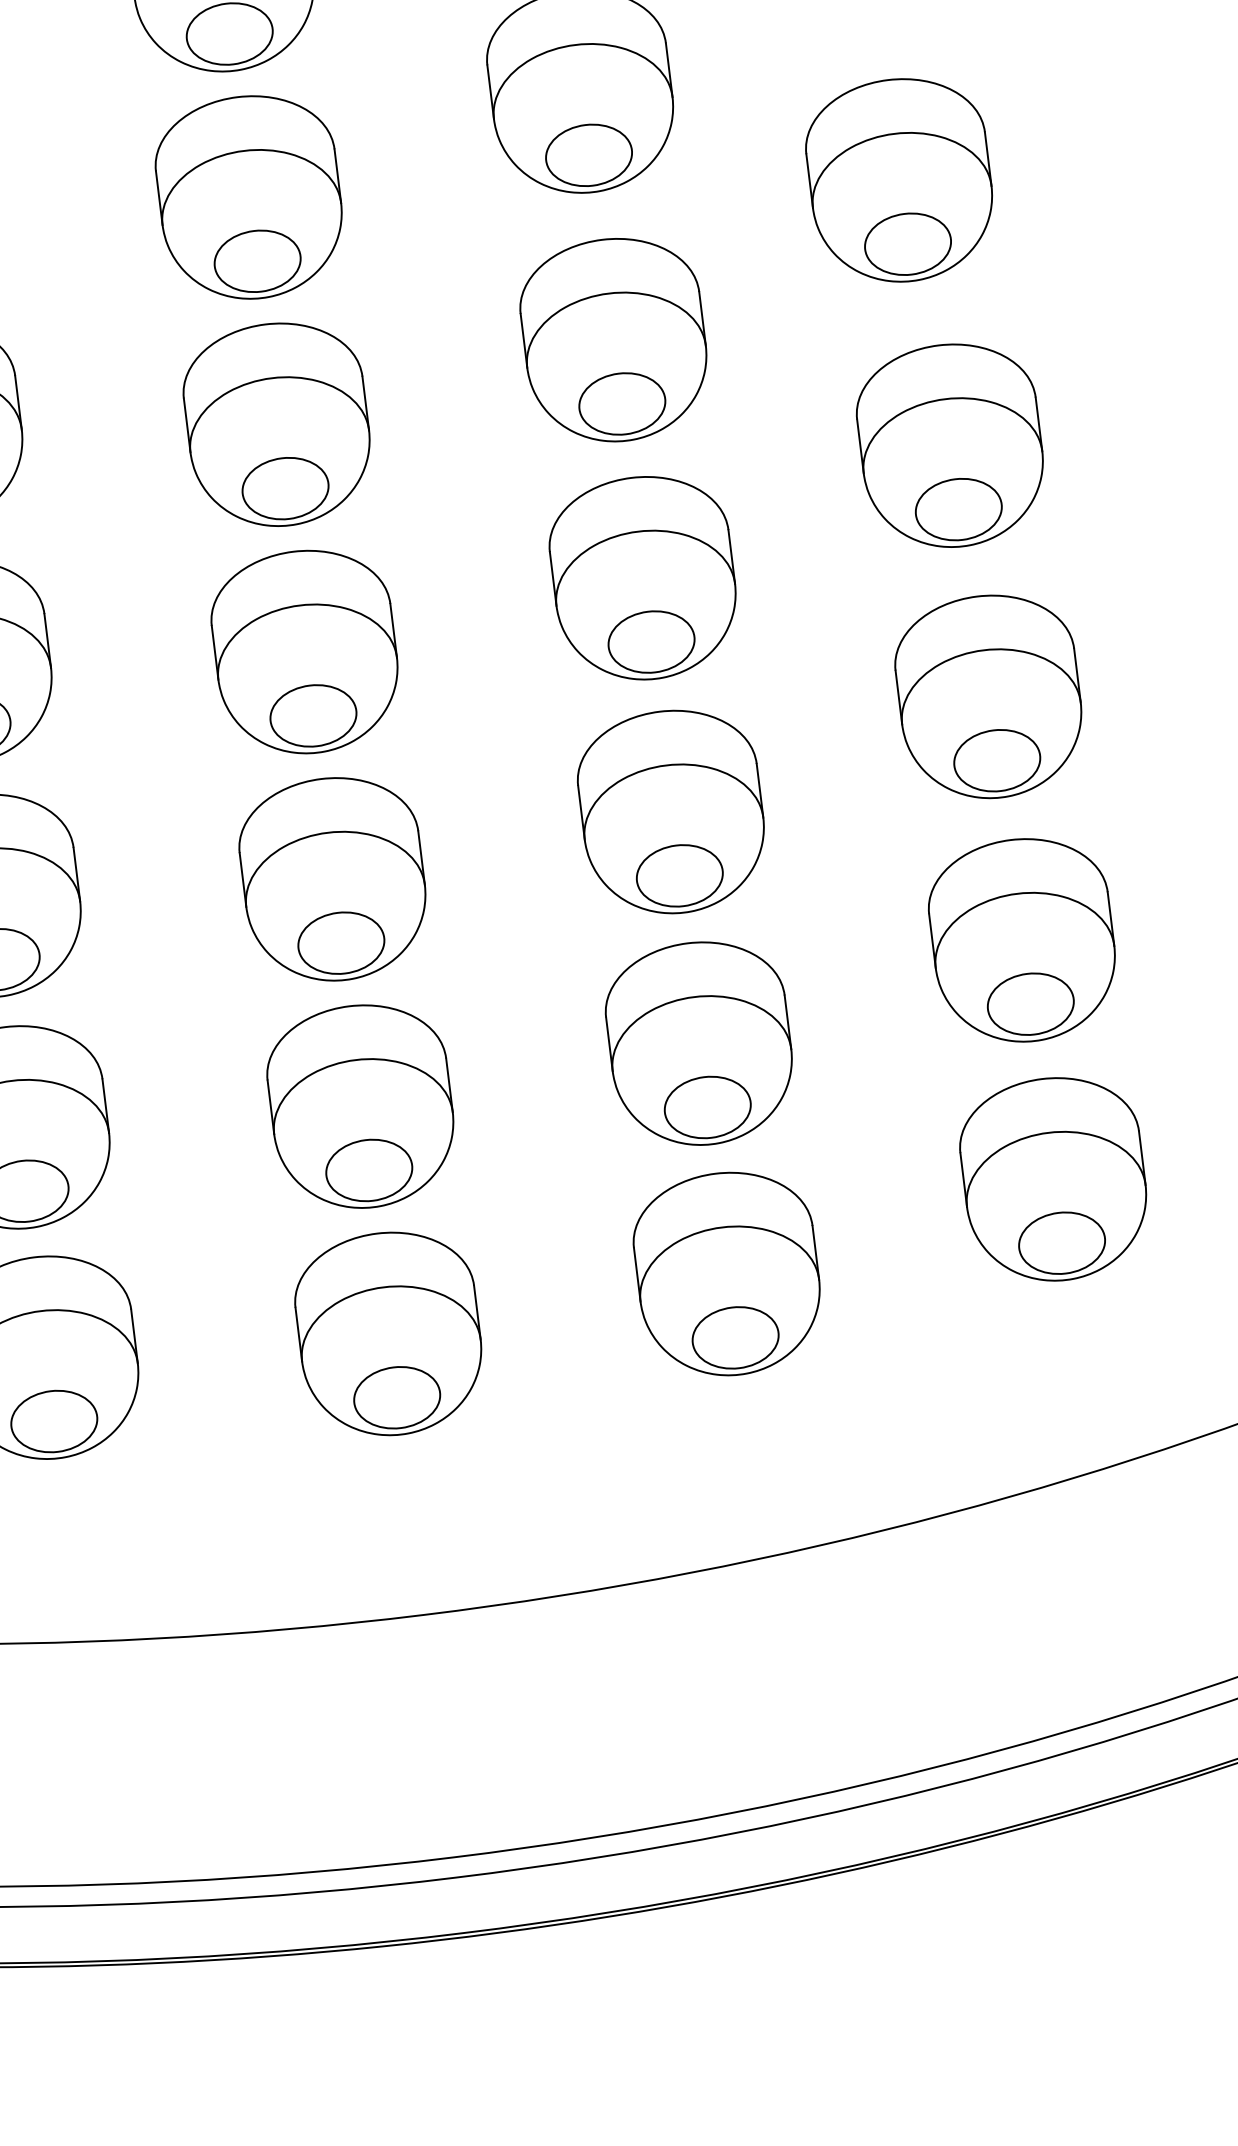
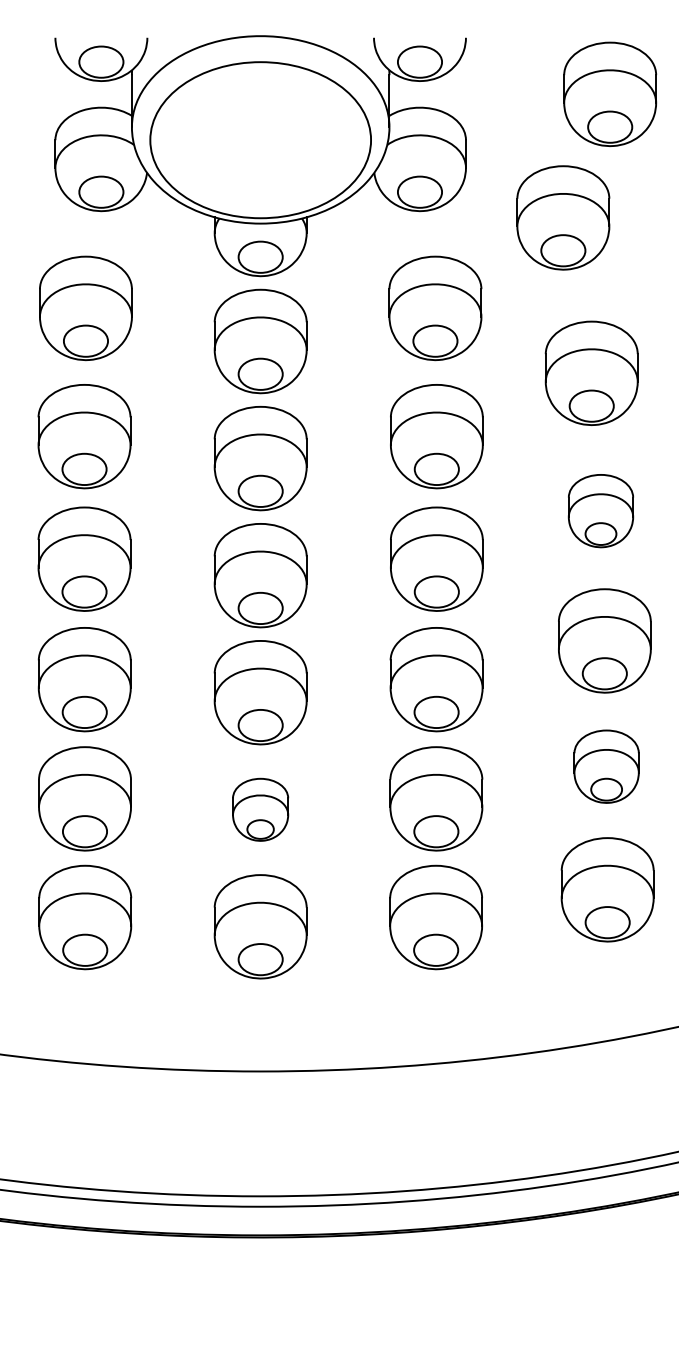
part: (949, 444) -> (600, 510), size x0.7
part: (1022, 940) -> (606, 766), size x0.7
part: (361, 1106) -> (260, 809), size x0.6

